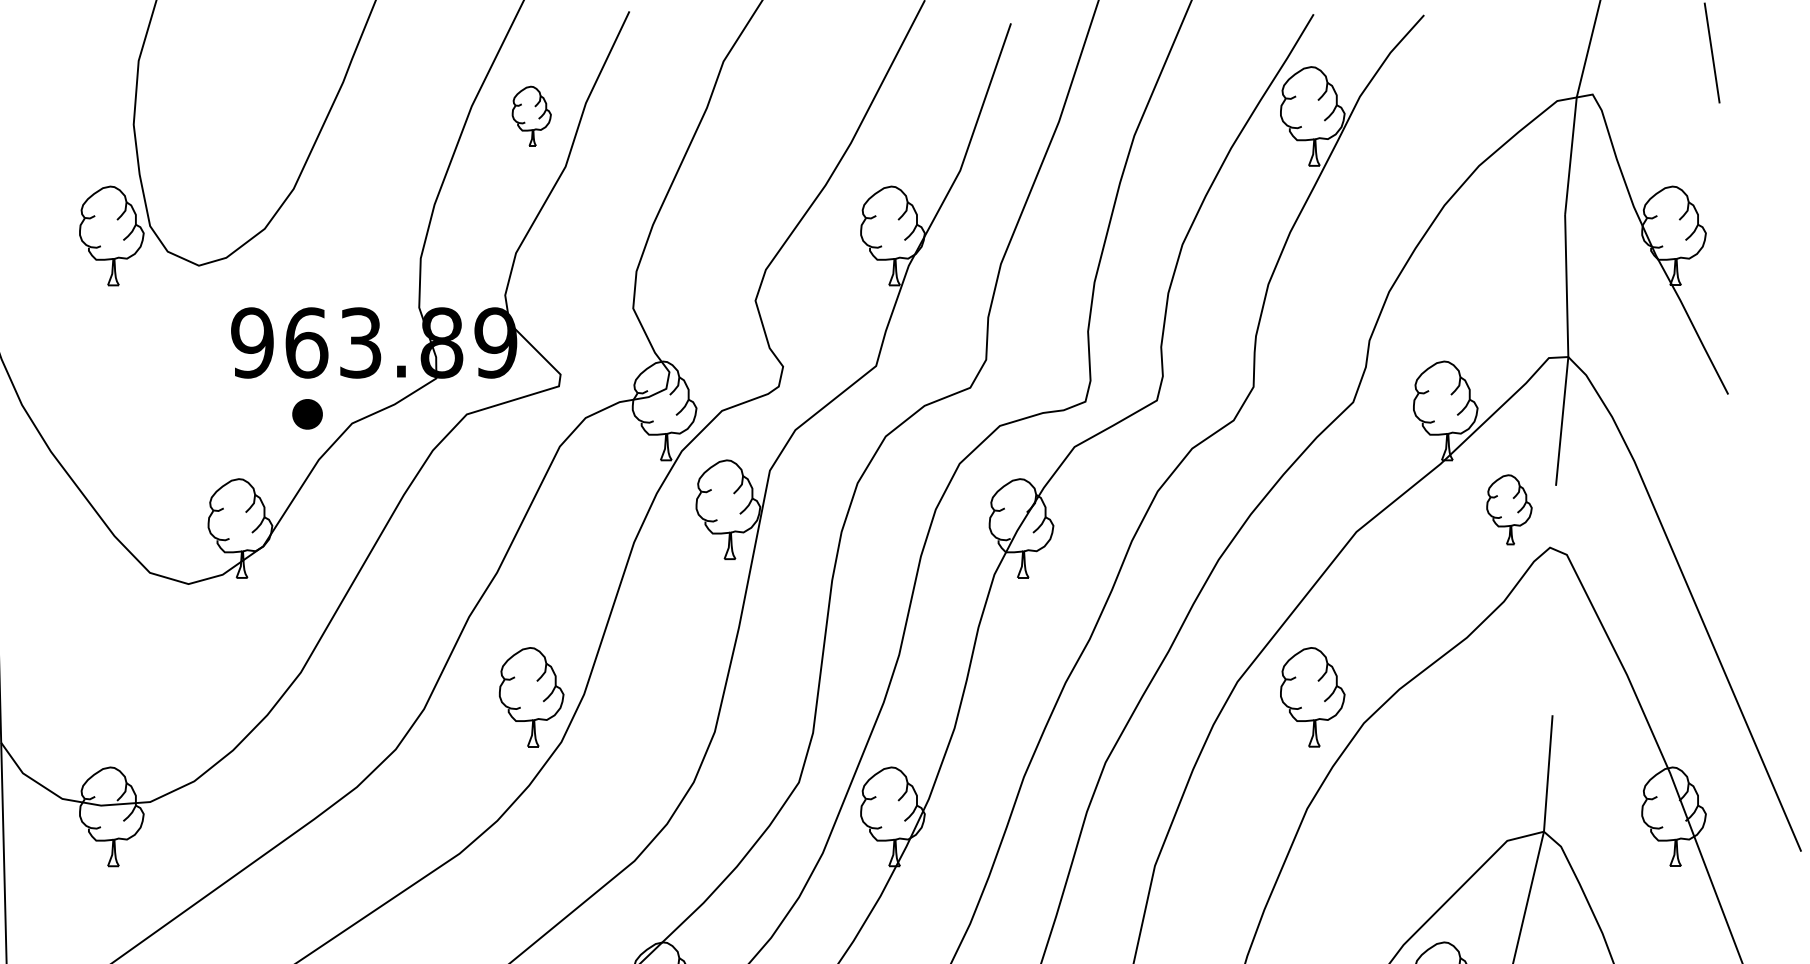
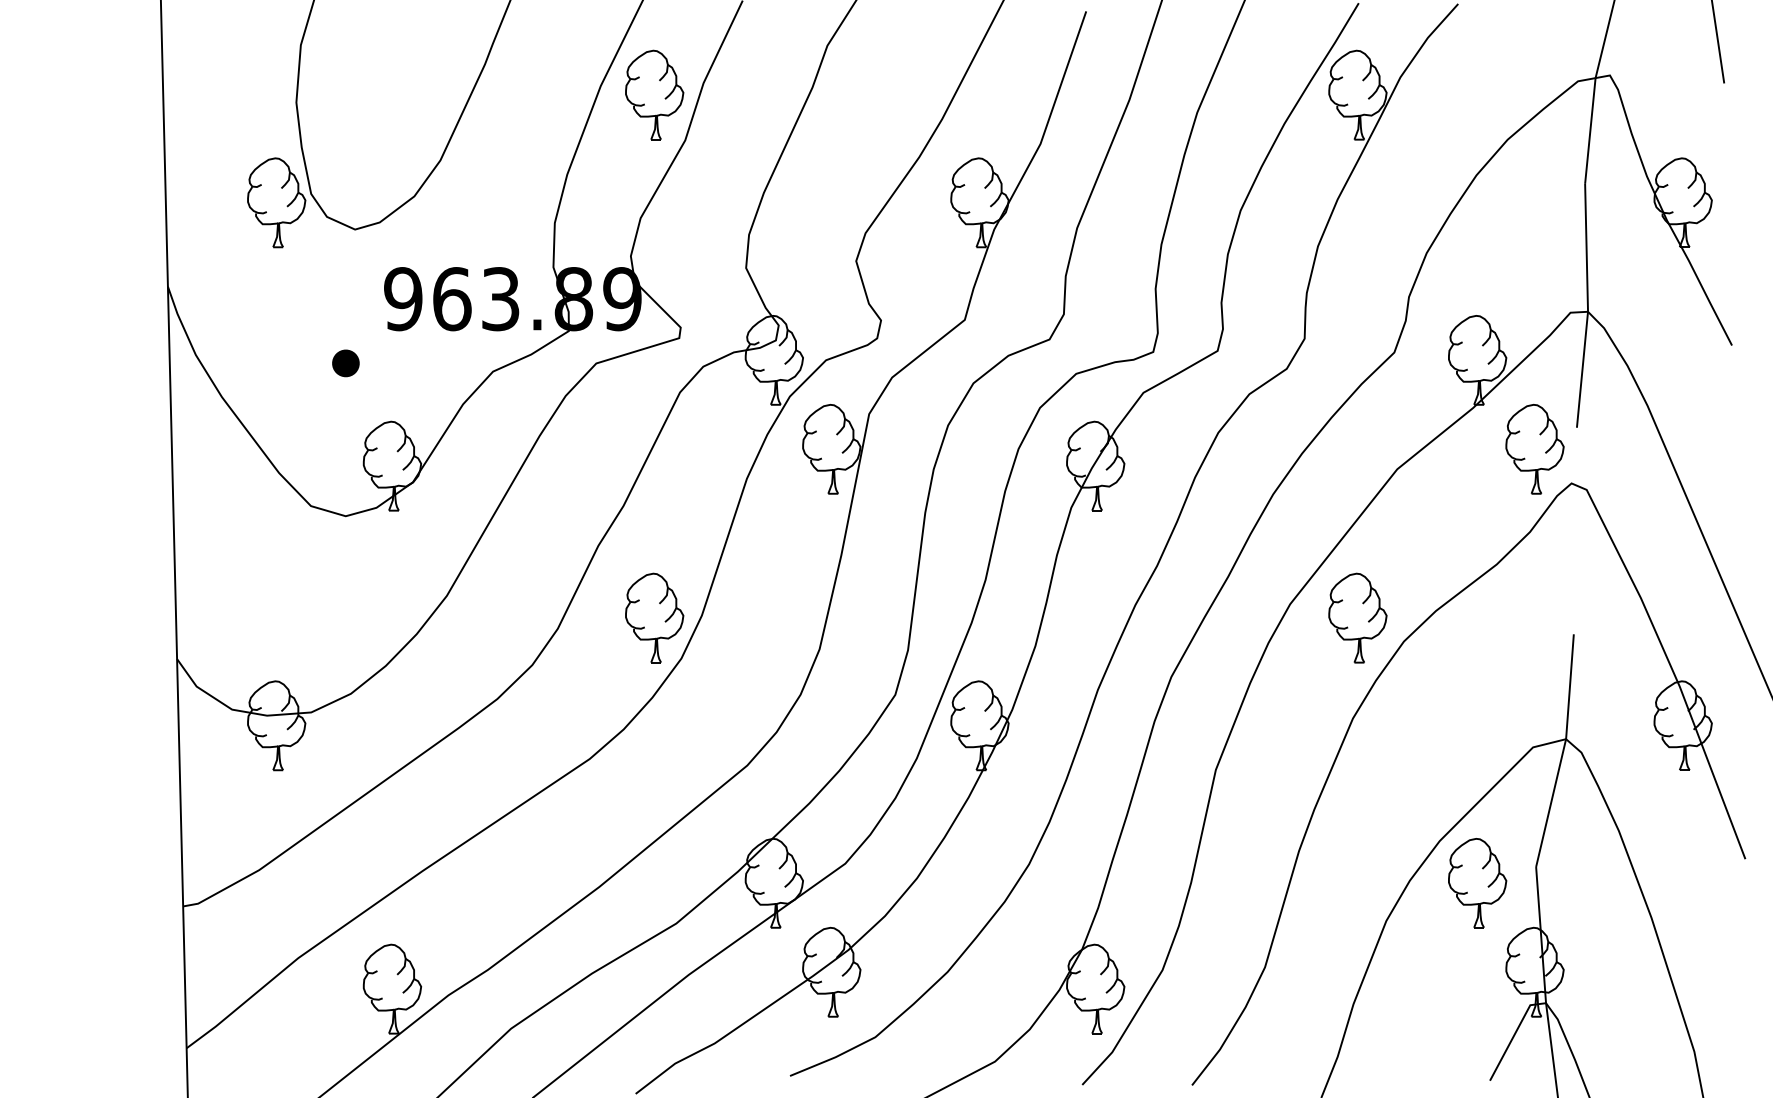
part: (531, 115) -> (654, 94), size x1.67
part: (307, 414) -> (345, 363), moved
part: (1508, 509) -> (1534, 449), size x1.43

